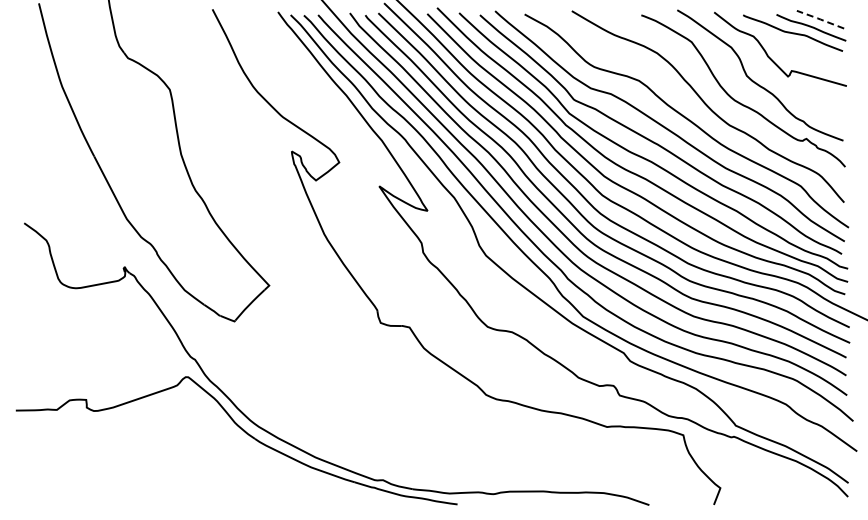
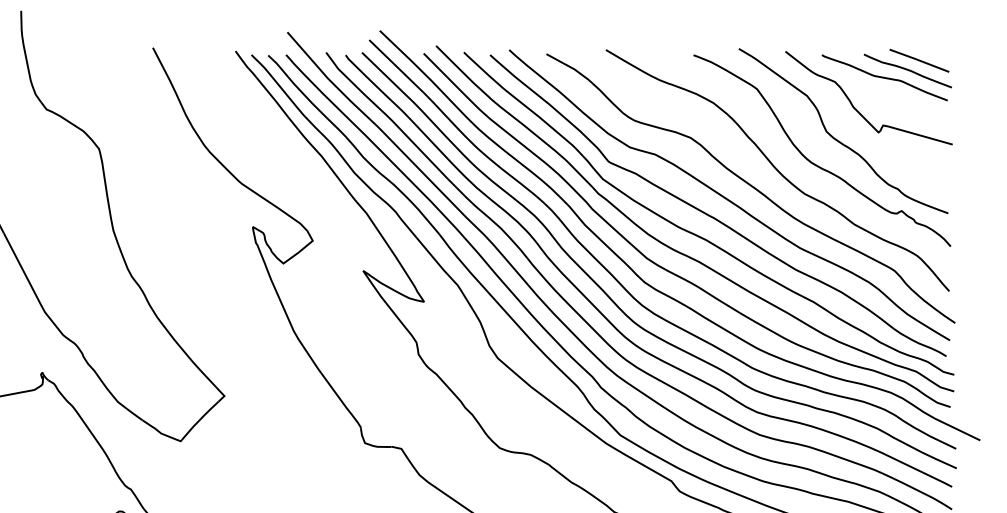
line: (820, 19) -> (919, 60), dashed -> solid

